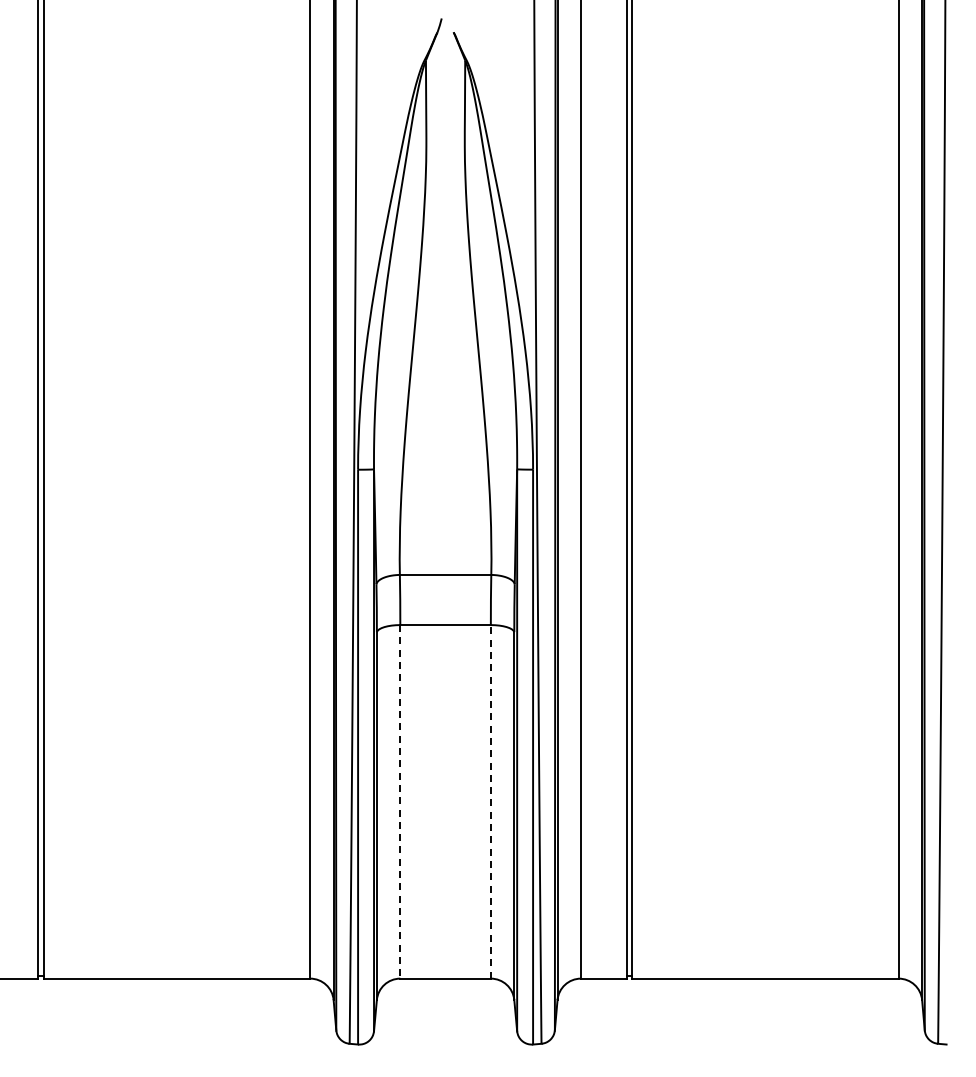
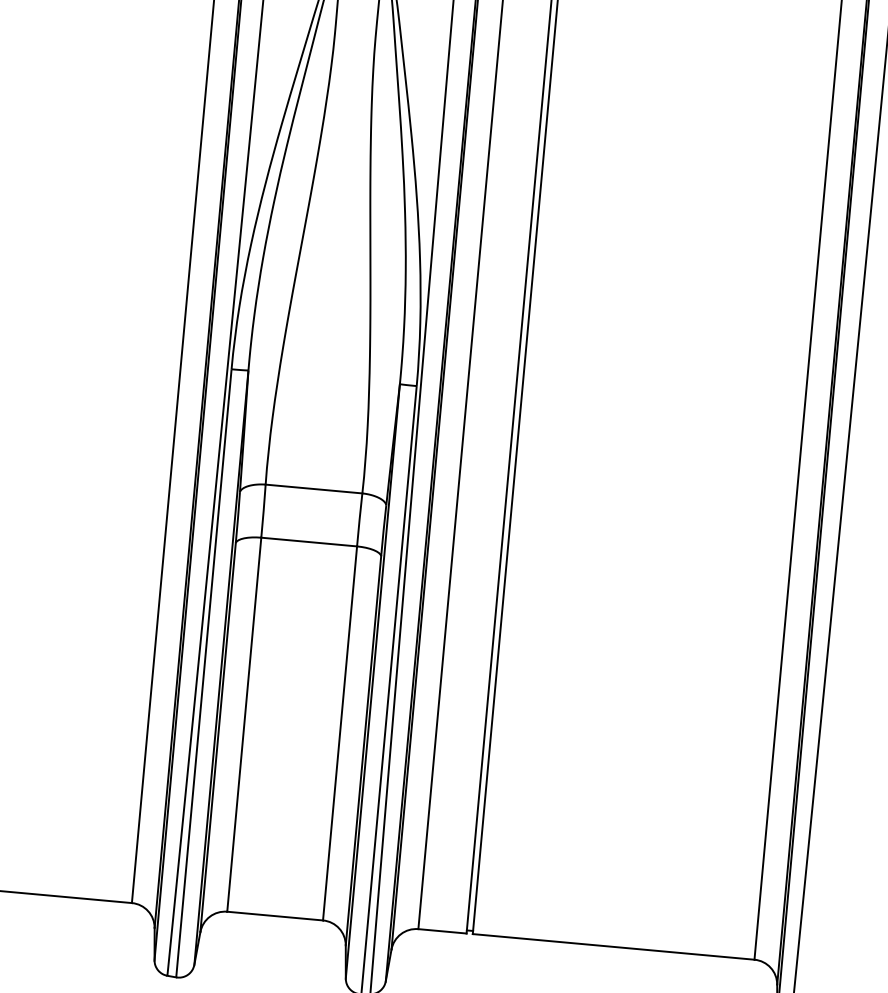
line: (400, 801) -> (244, 724), dashed -> solid
line: (490, 801) -> (339, 733), dashed -> solid

